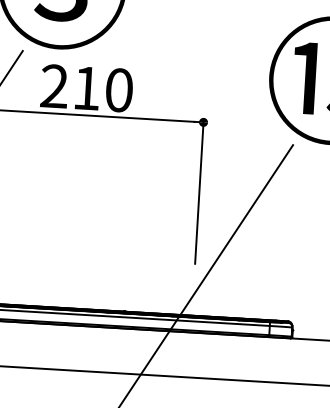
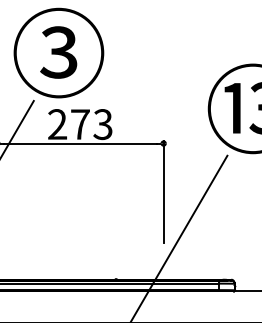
text: (102, 89) -> (91, 124), 210 -> 273

